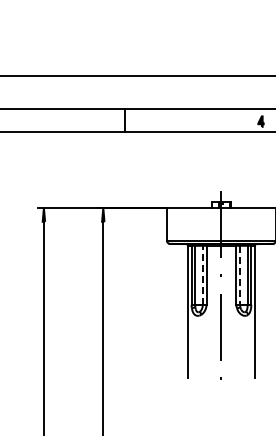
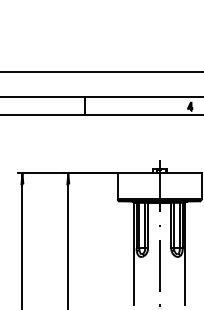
line: (202, 274) -> (144, 224), dashed -> solid
line: (240, 275) -> (174, 225), dashed -> solid

